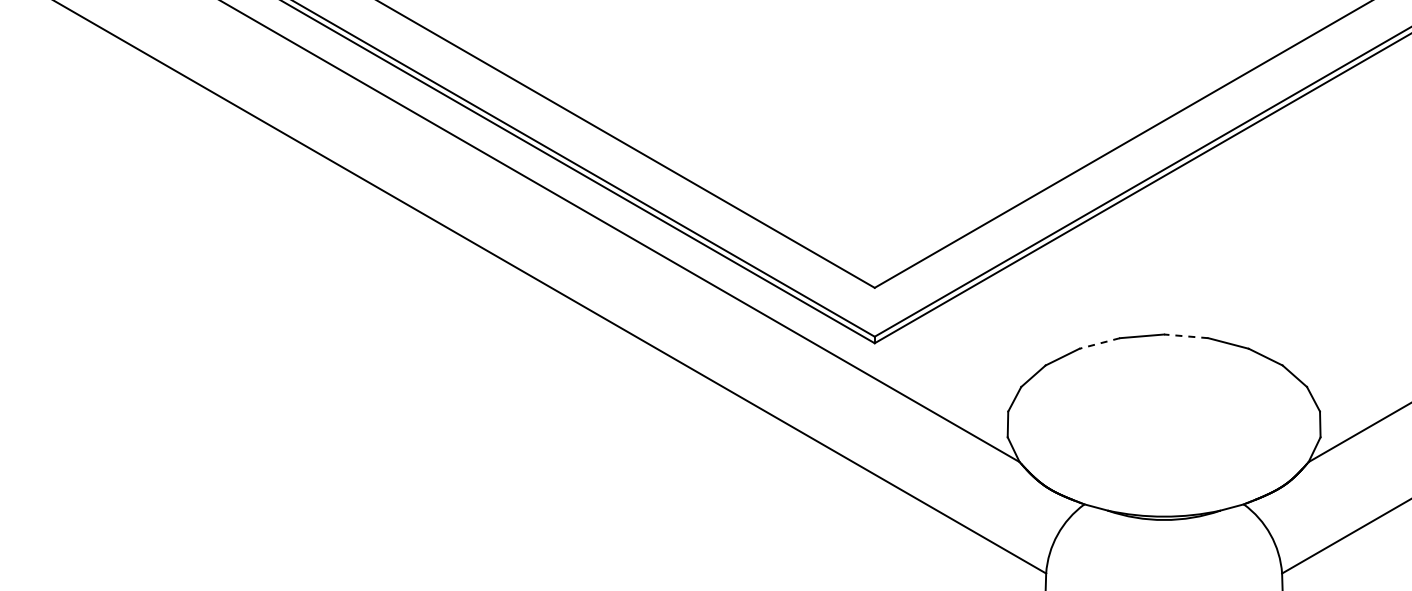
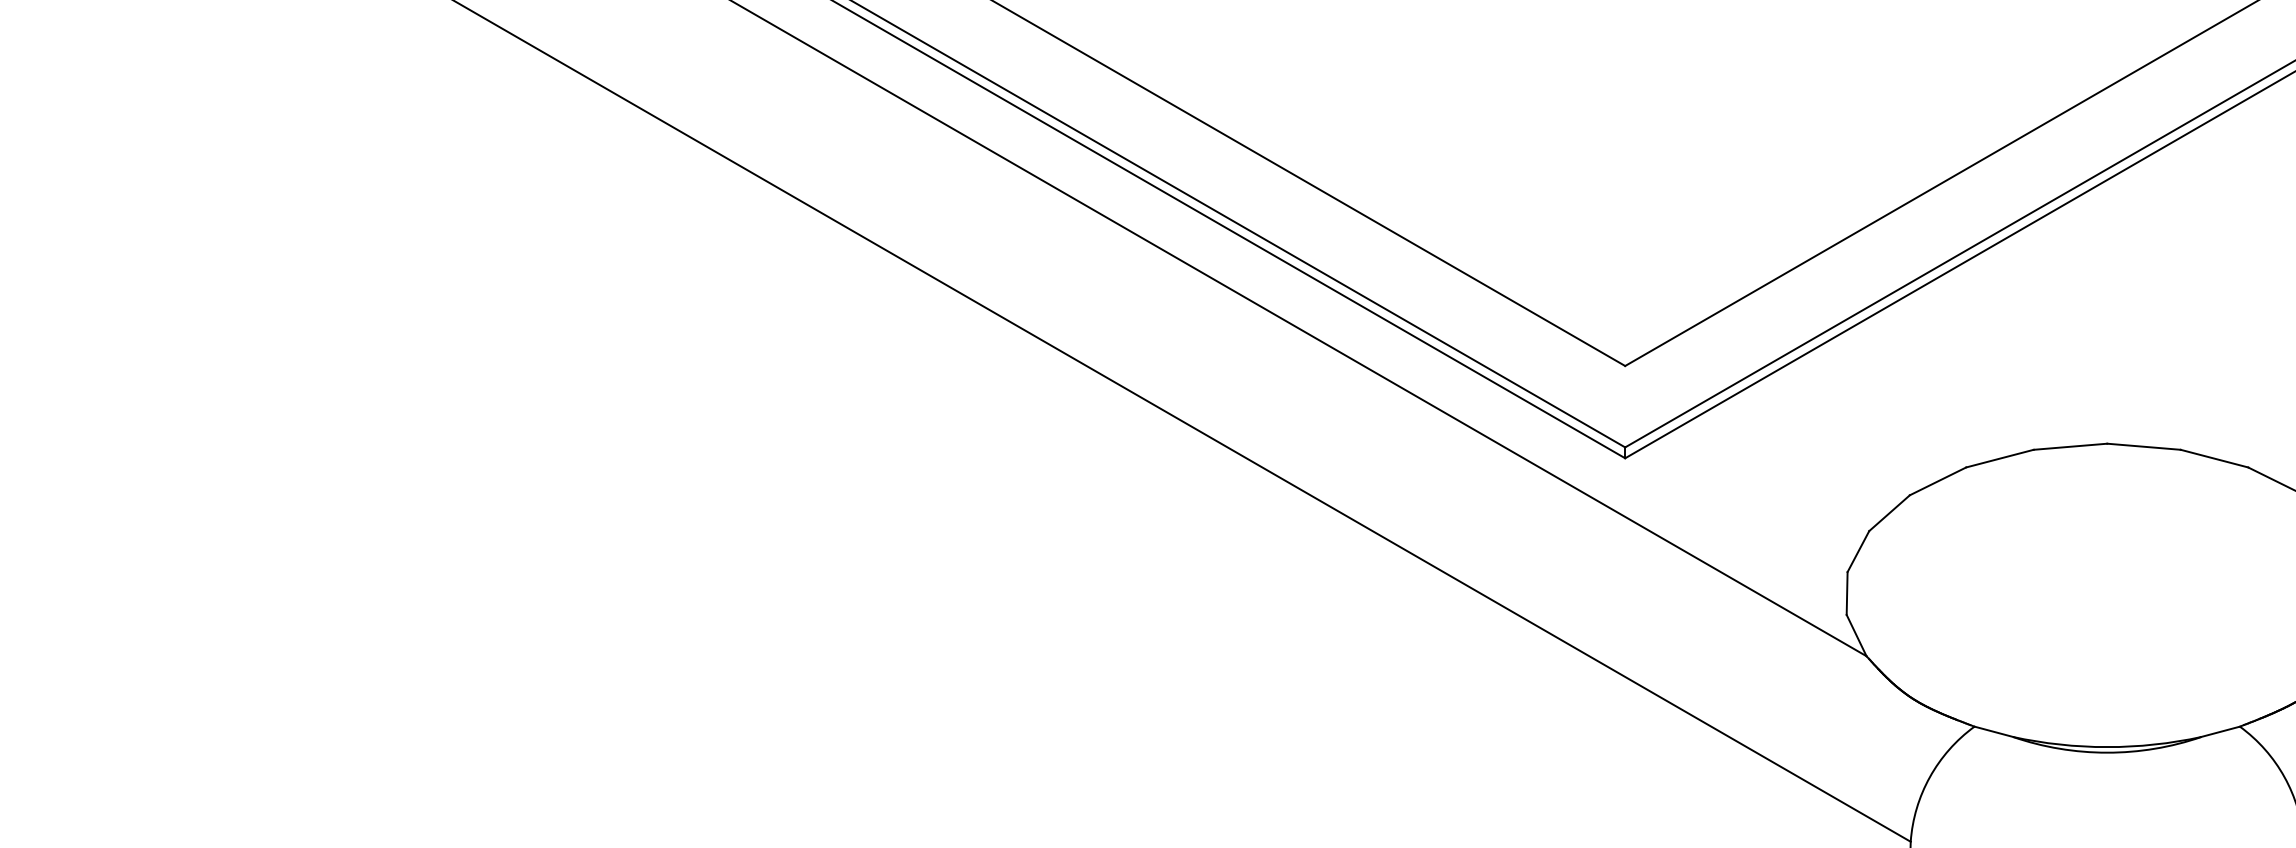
line: (1185, 336) -> (2142, 447), dashed -> solid
line: (1099, 343) -> (1999, 458), dashed -> solid

